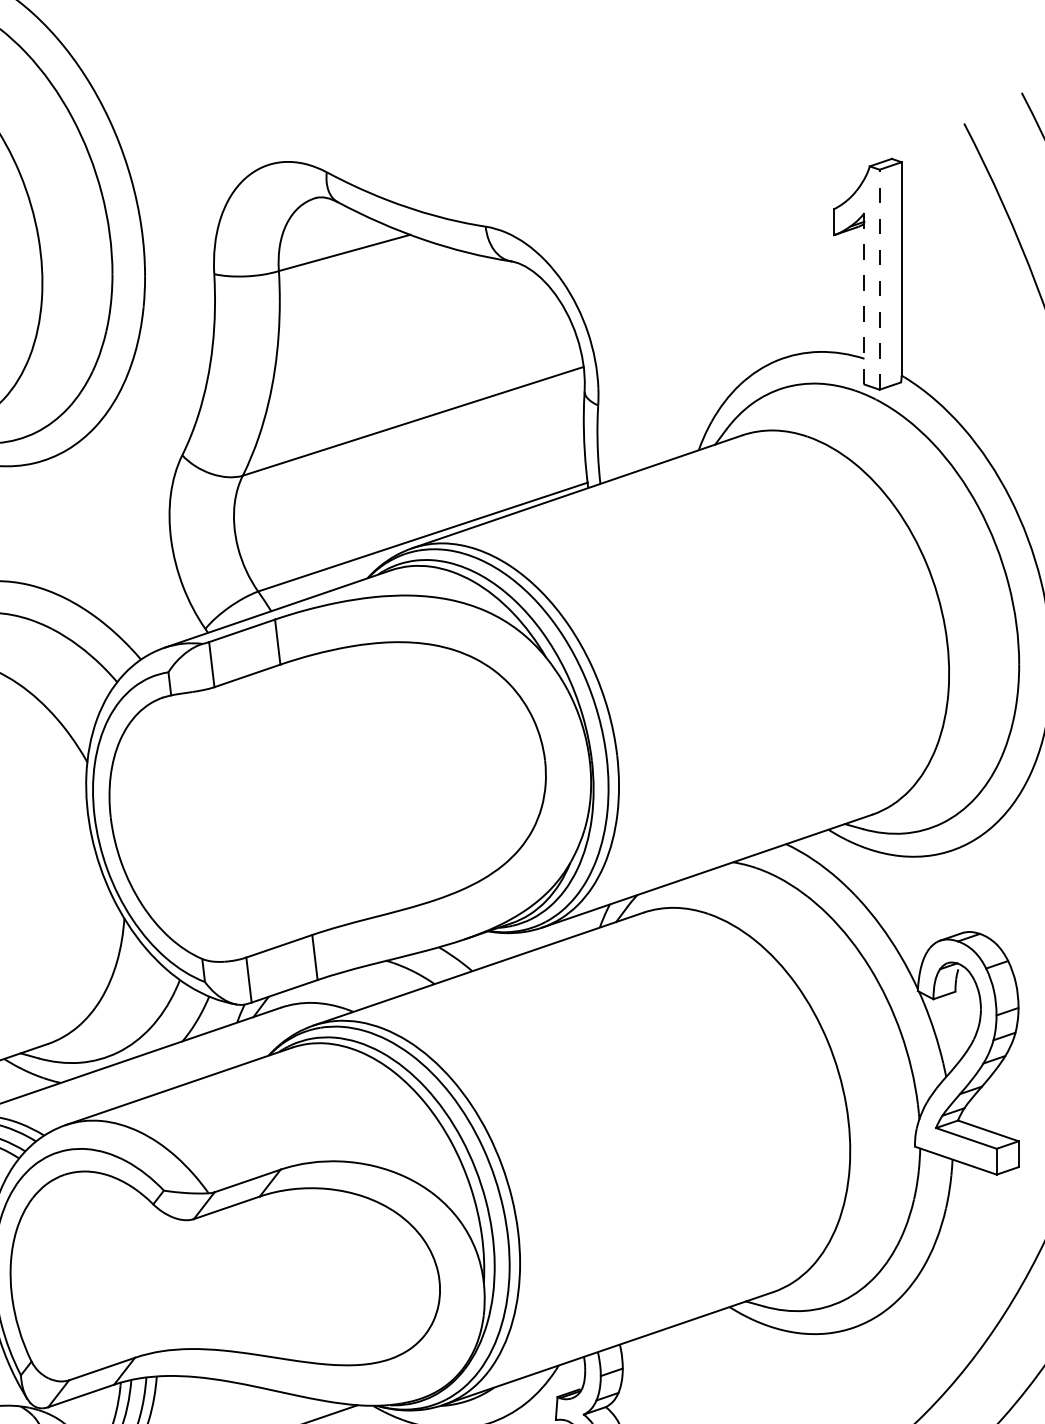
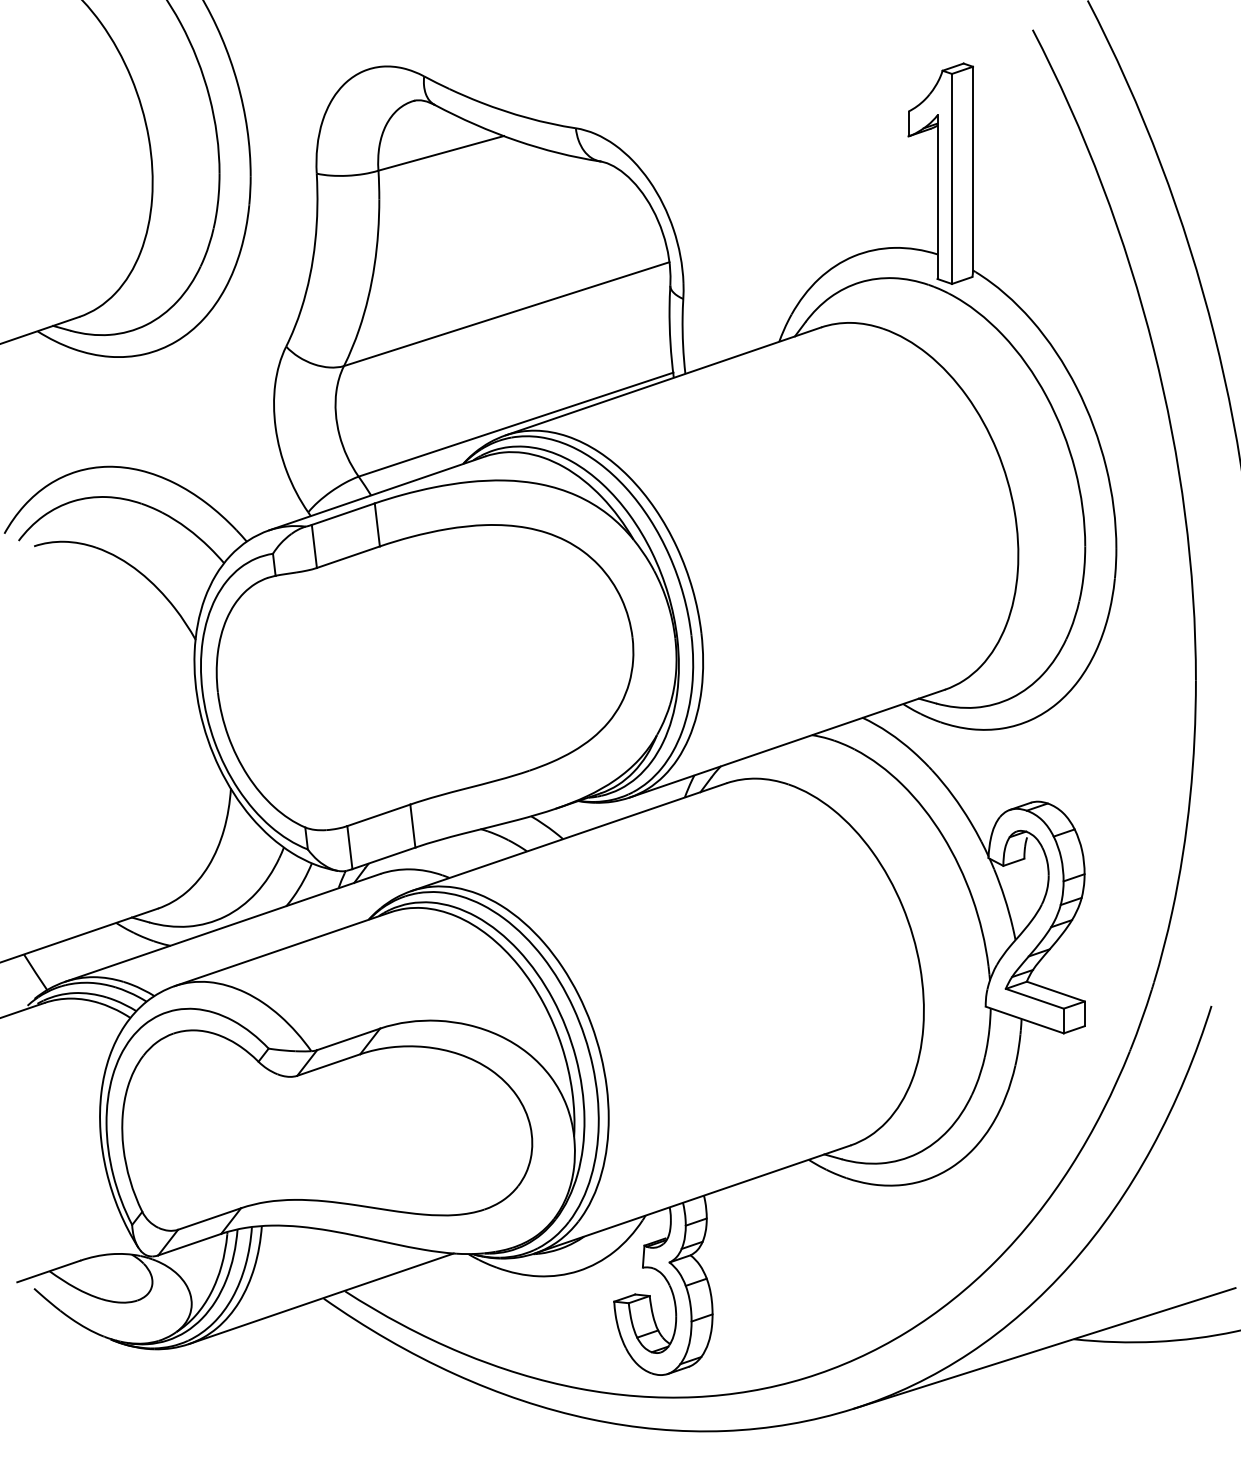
line: (879, 279) -> (951, 178), dashed -> solid
line: (864, 299) -> (937, 197), dashed -> solid

